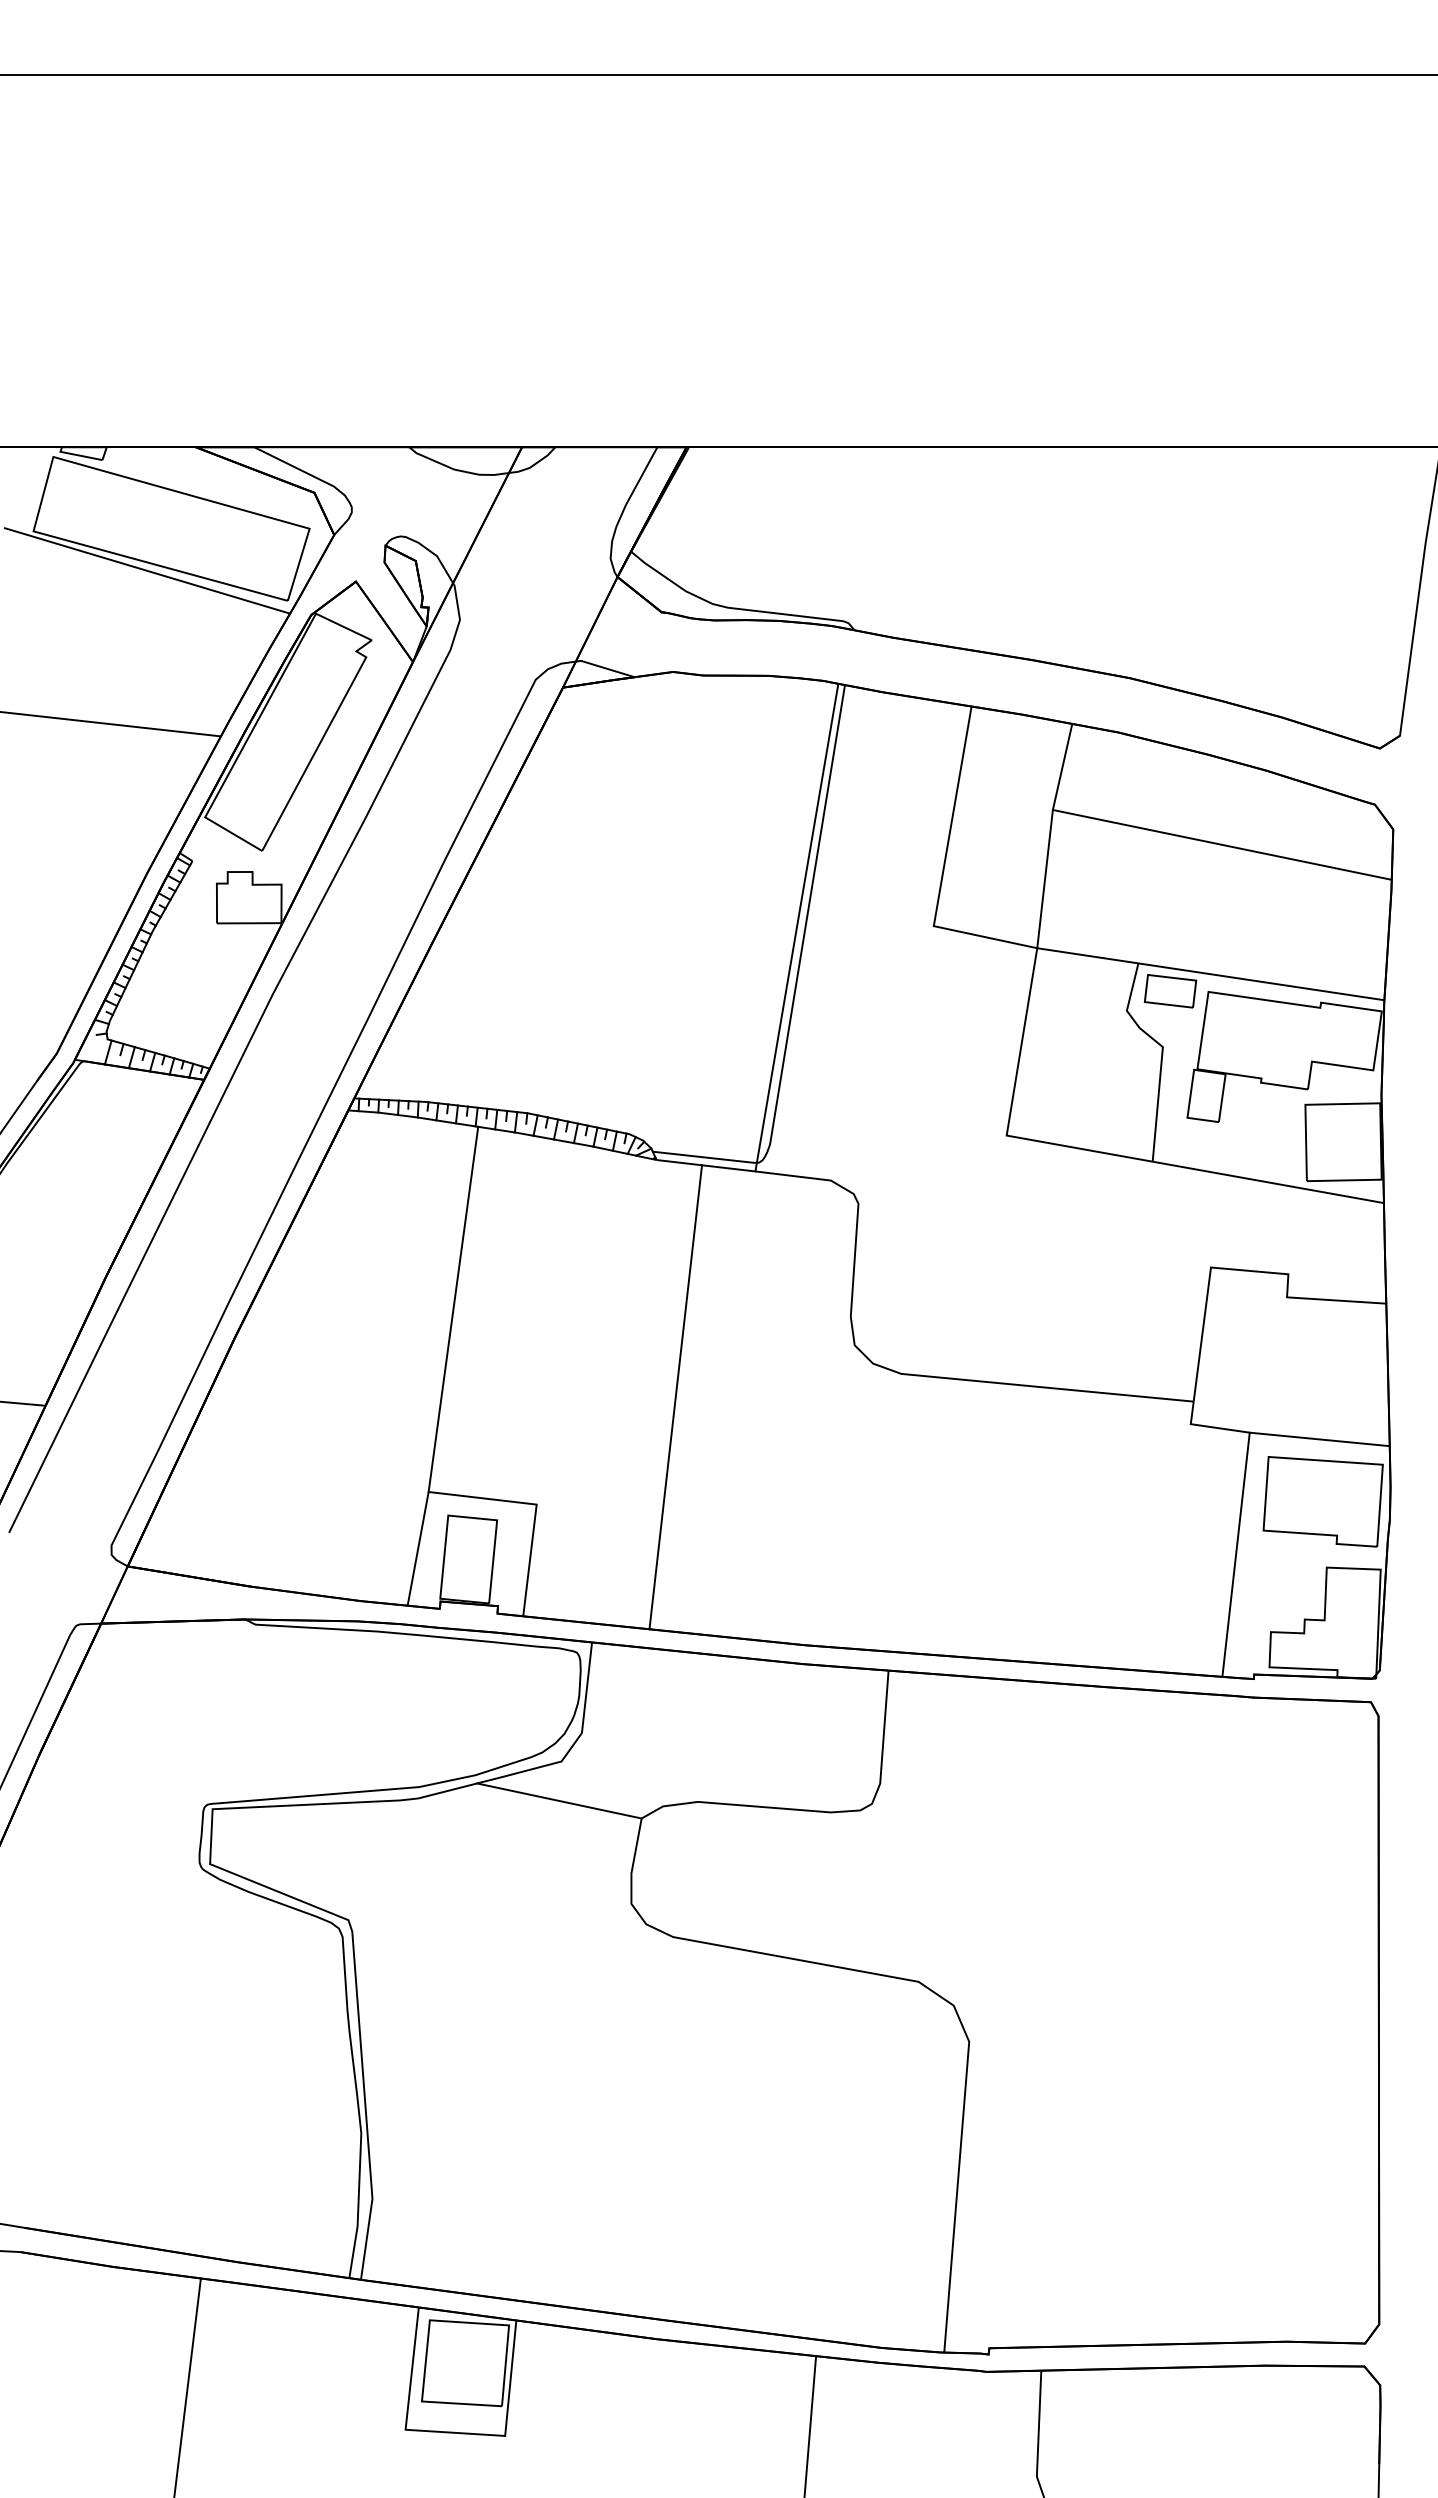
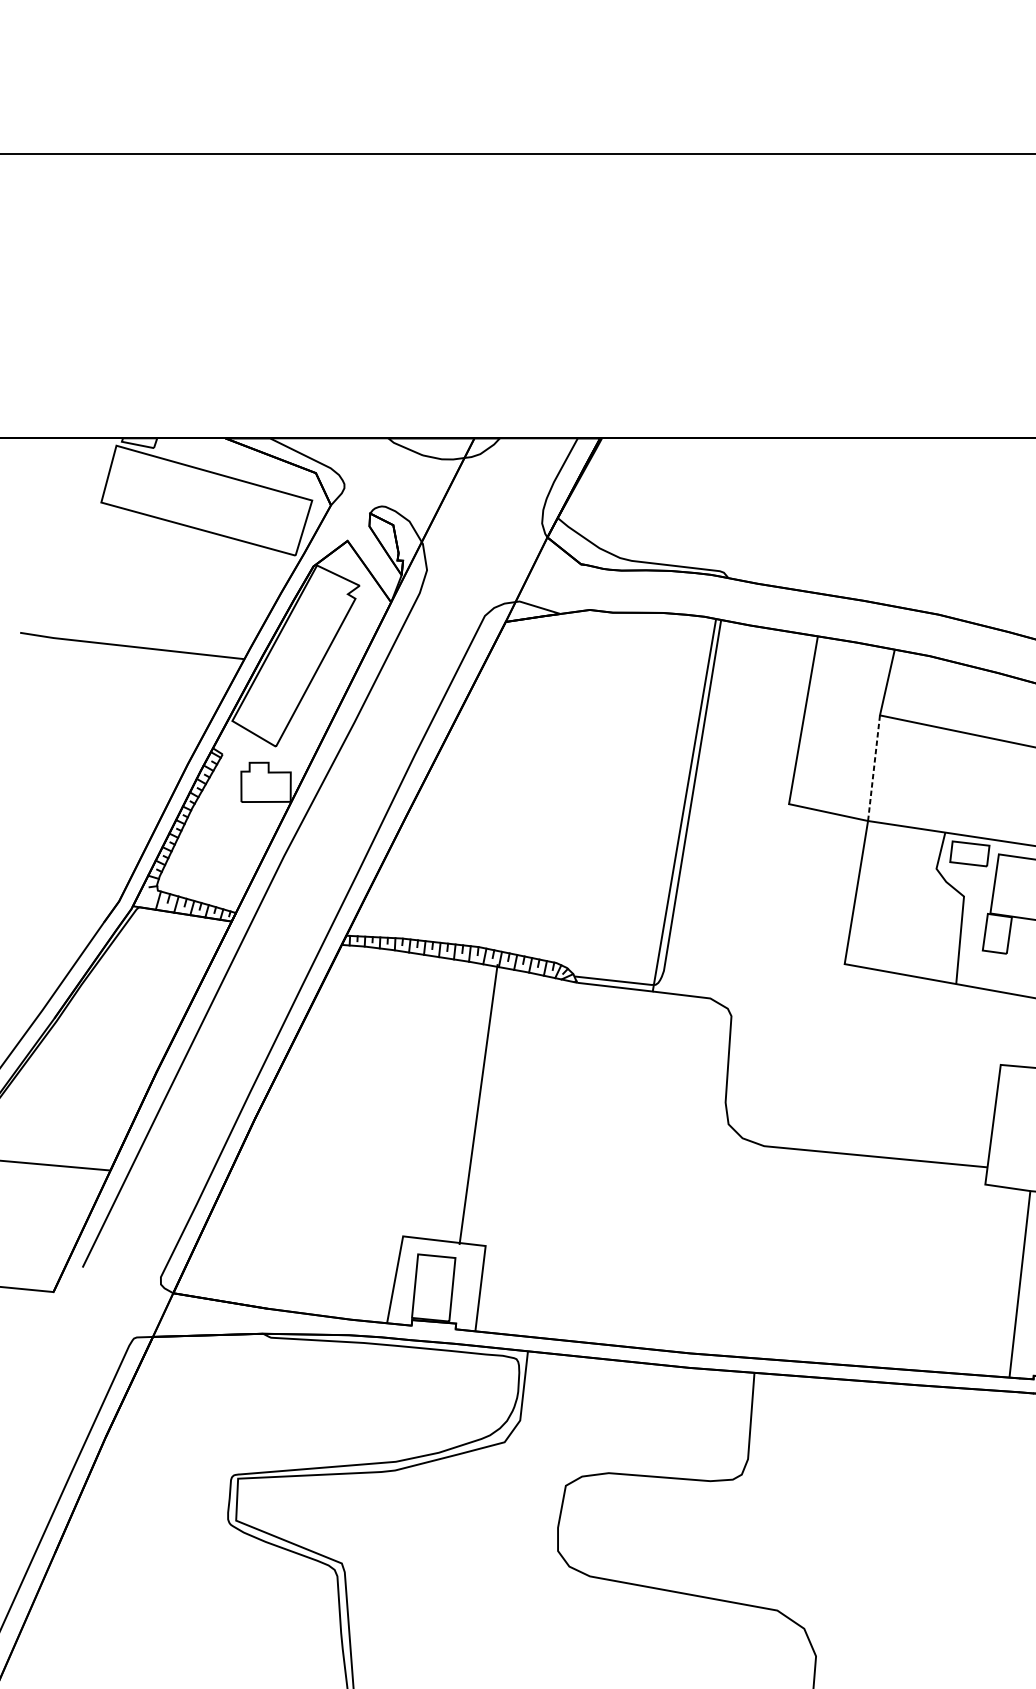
line: (147, 570) -> (188, 532), removed
line: (1045, 879) -> (874, 768), solid -> dashed
line: (453, 1308) -> (478, 1103), moved
line: (675, 1397) -> (591, 1164), removed
line: (559, 1800) -> (503, 1472), removed

